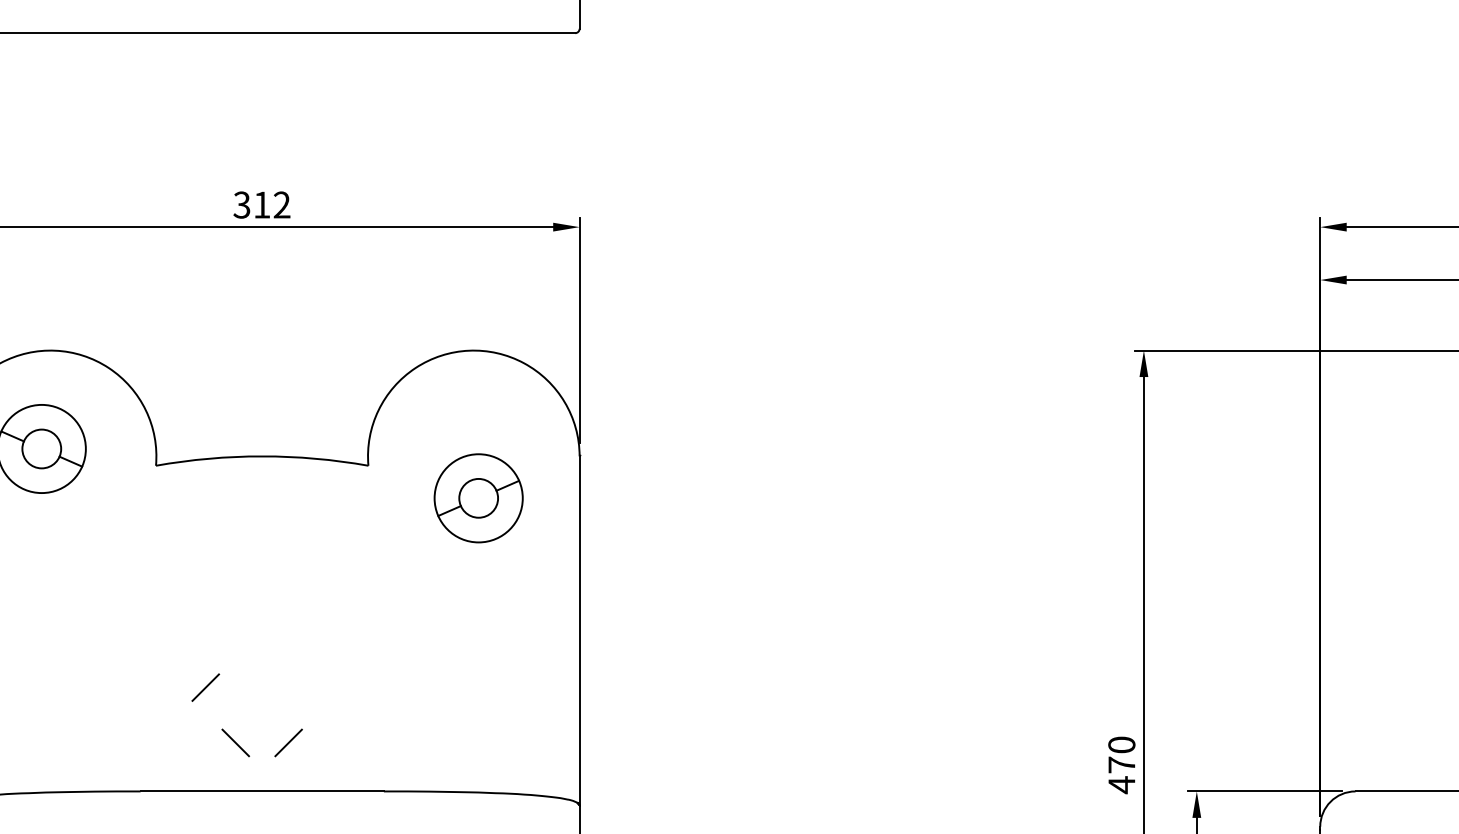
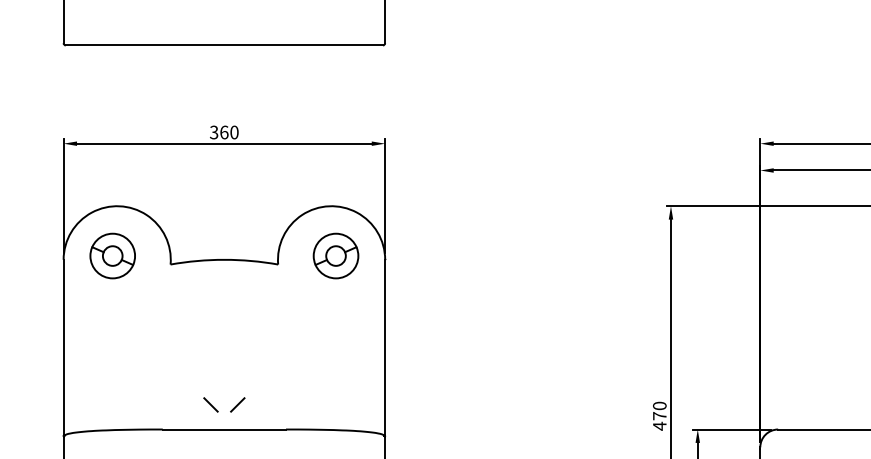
text: (272, 205) -> (229, 132), 312 -> 360
part: (477, 497) -> (335, 255), moved
line: (205, 686) -> (195, 376), removed

